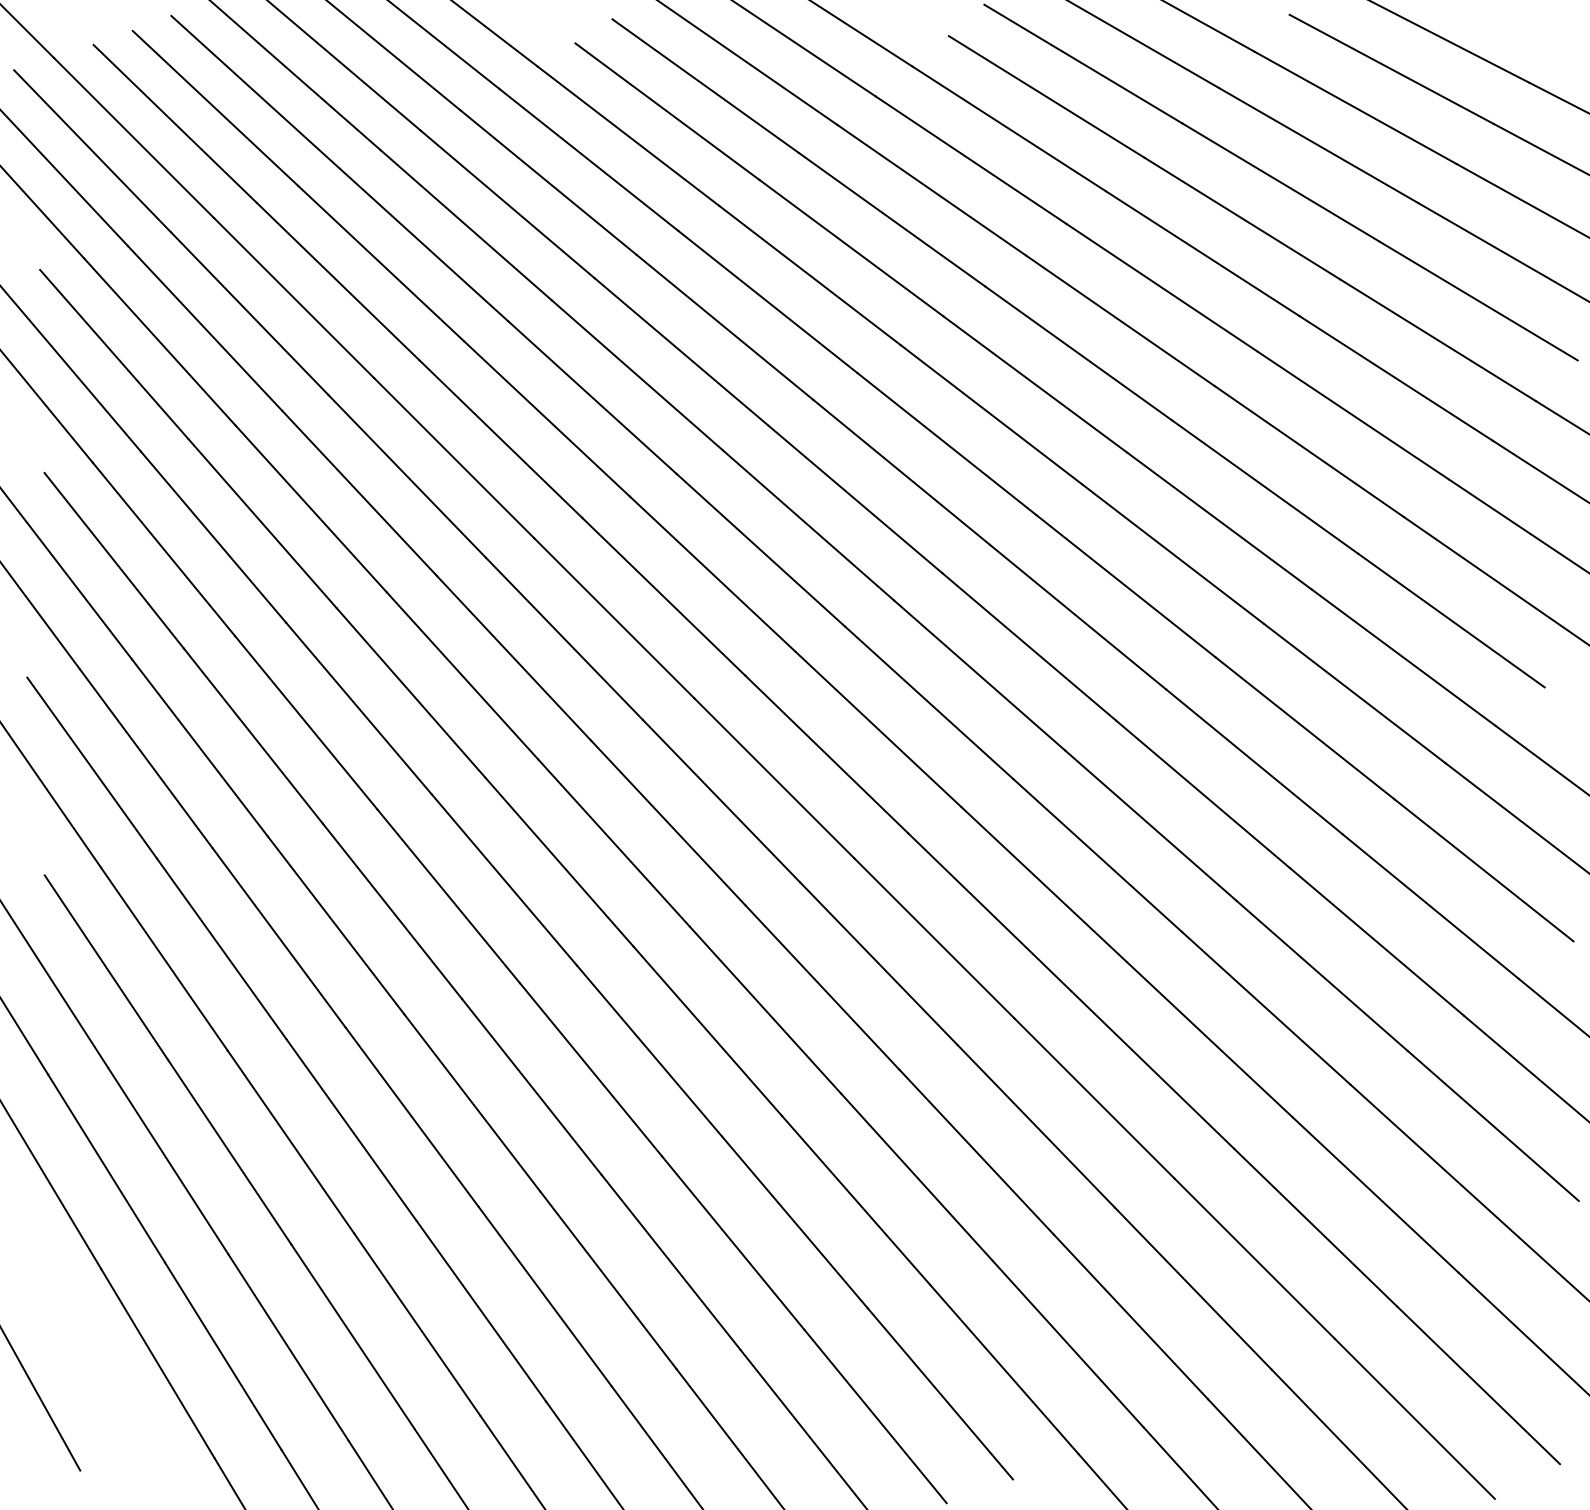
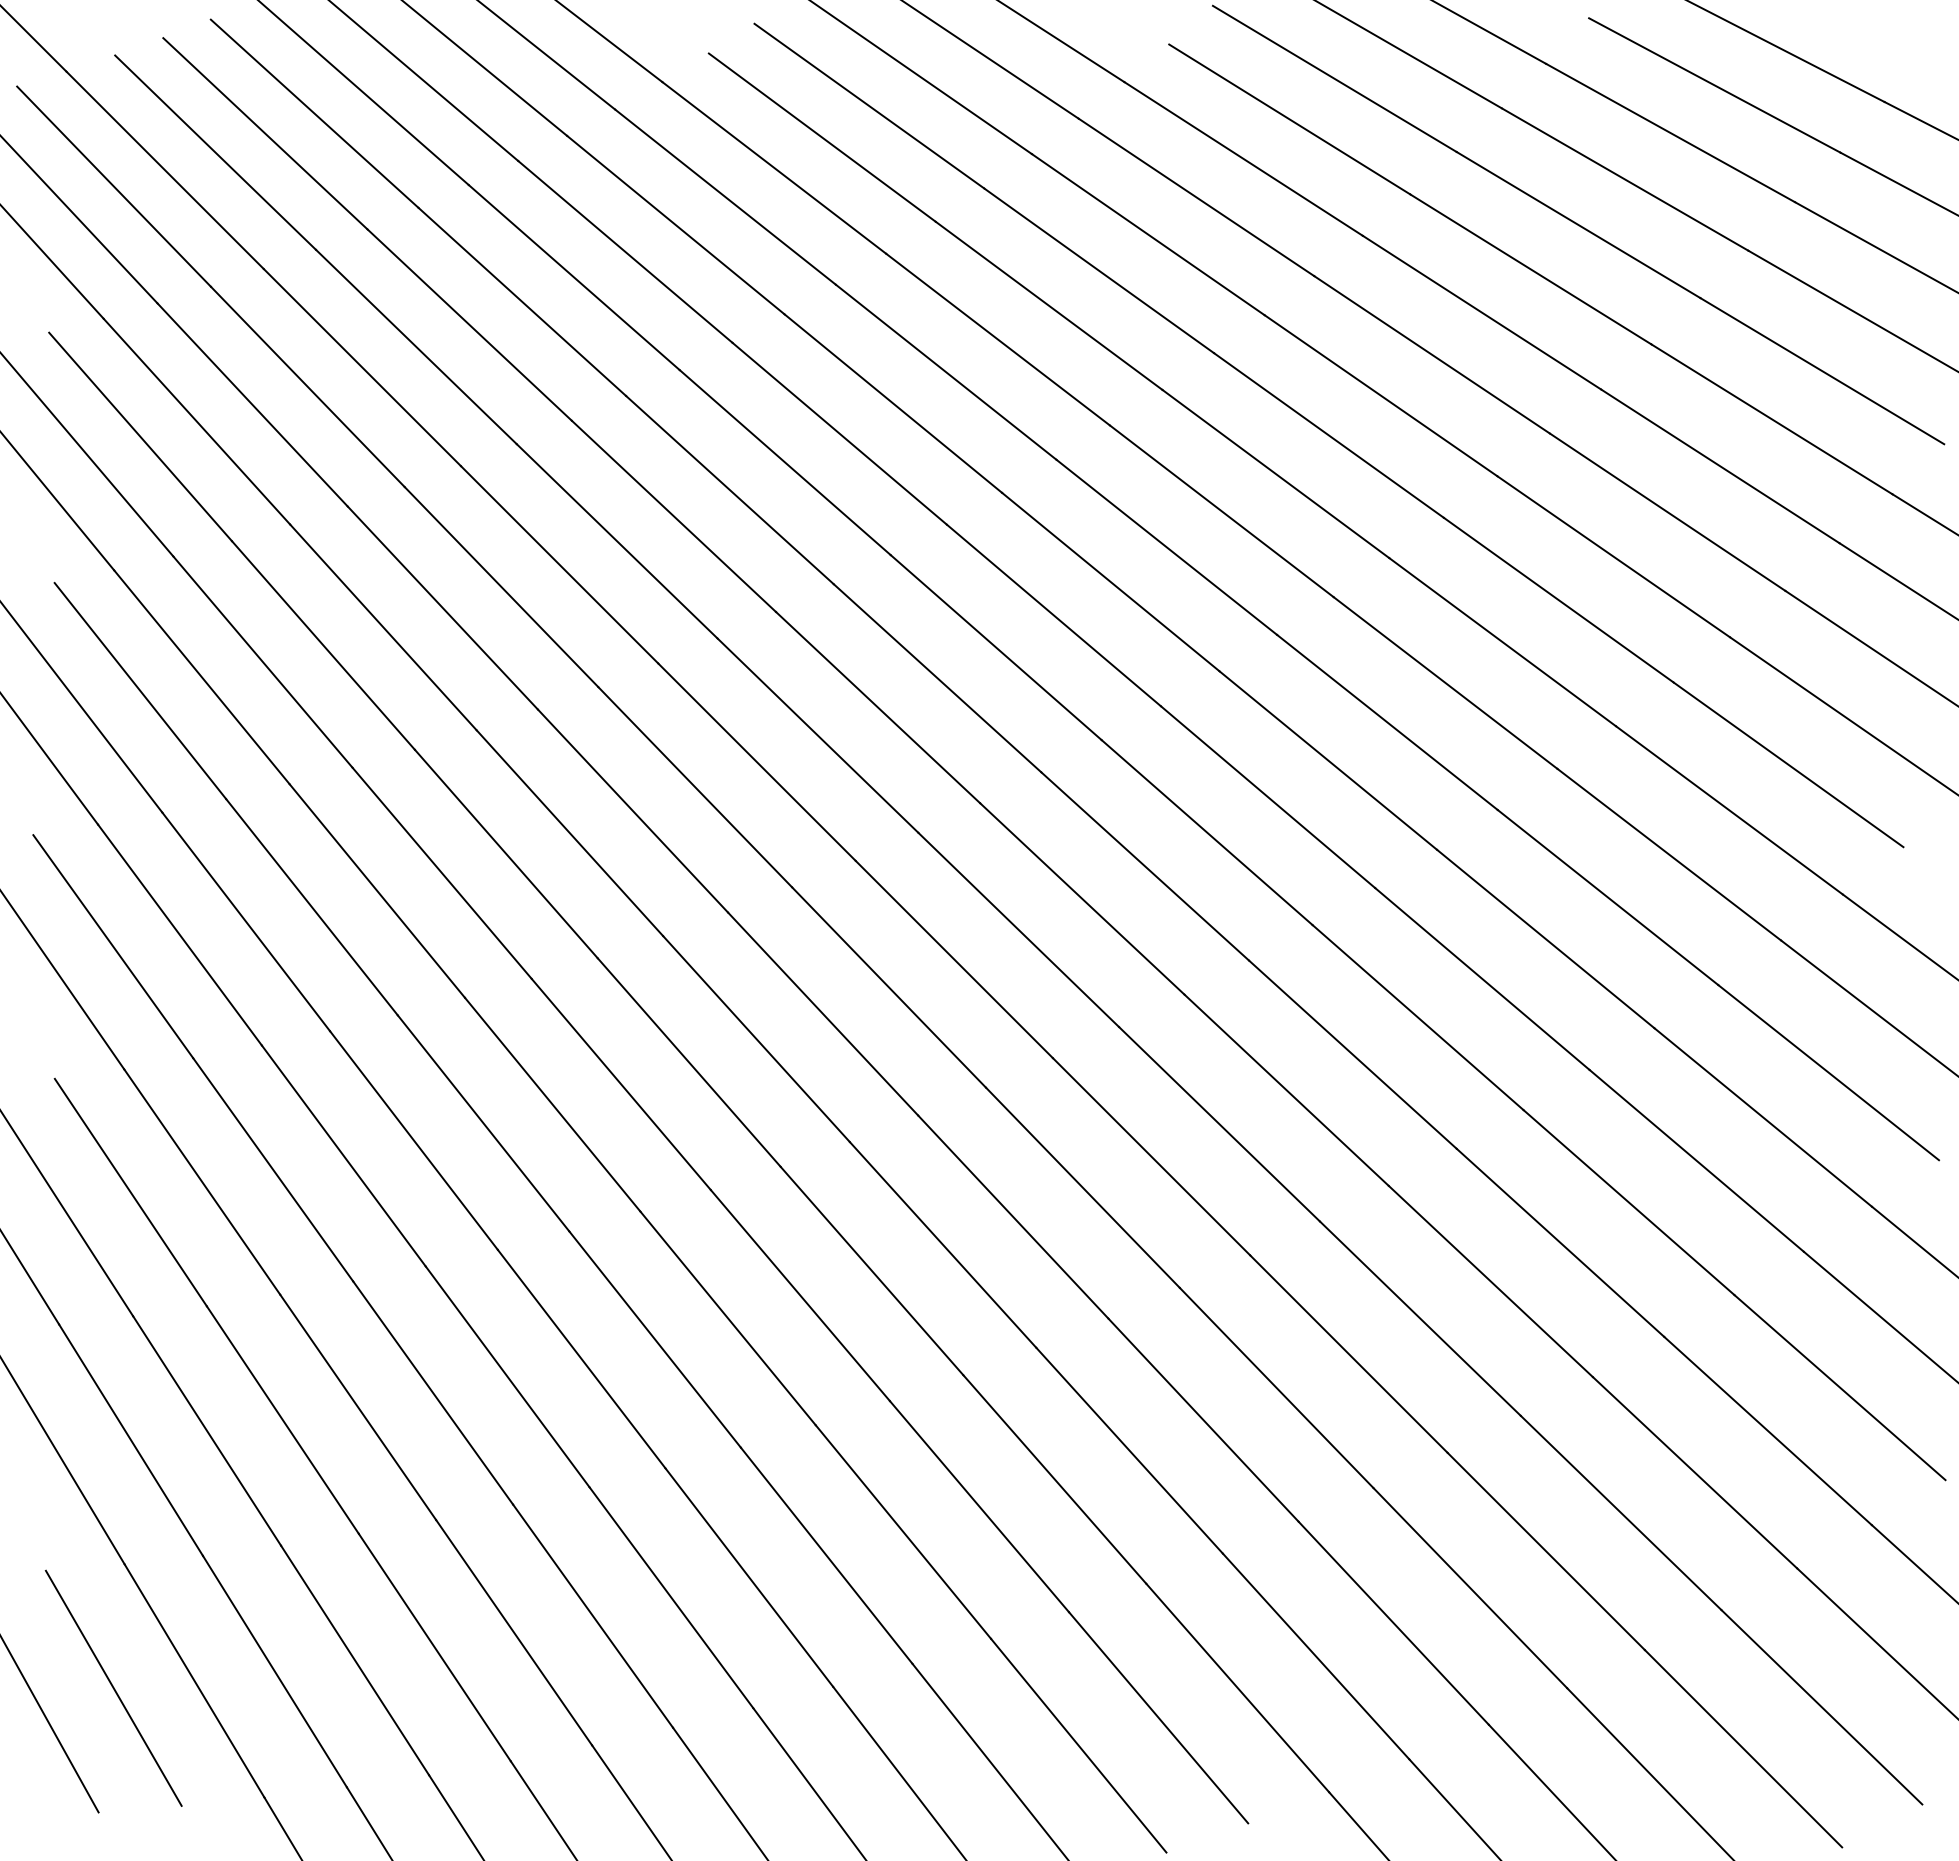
line: (92, 1369) -> (113, 1687), added

